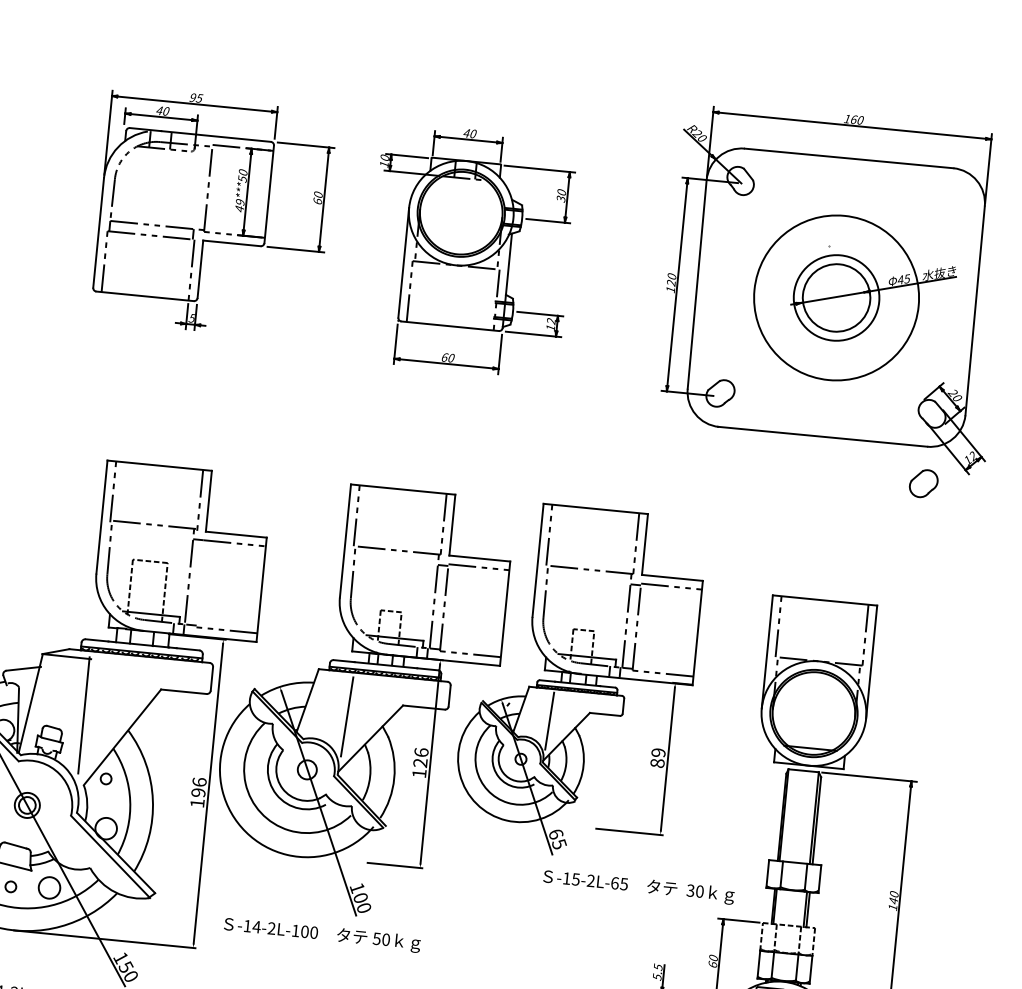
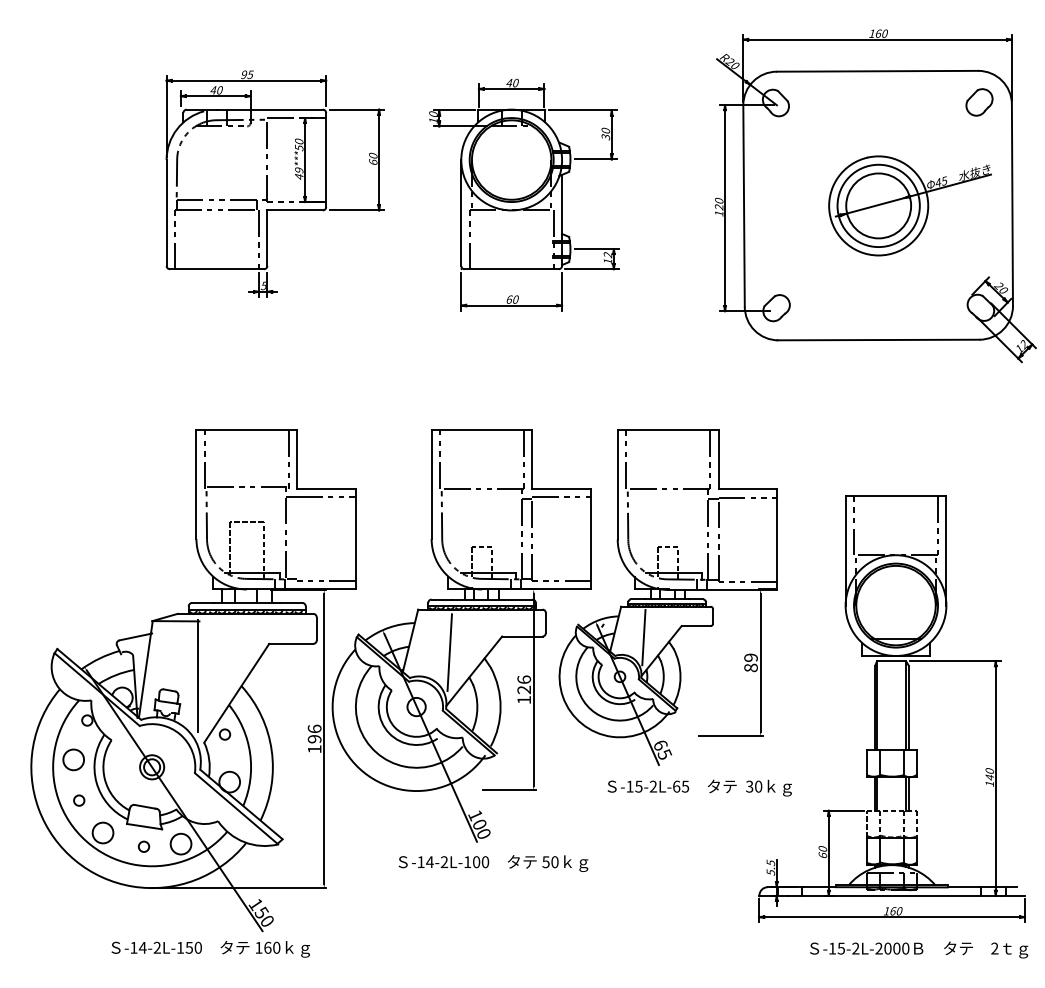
circle: (836, 297) -> (878, 205), size x0.62
part: (923, 483) -> (979, 102), moved
text: (638, 886) -> (699, 787), moved
text: (322, 934) -> (493, 863), moved

